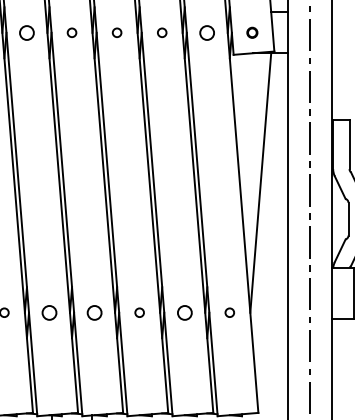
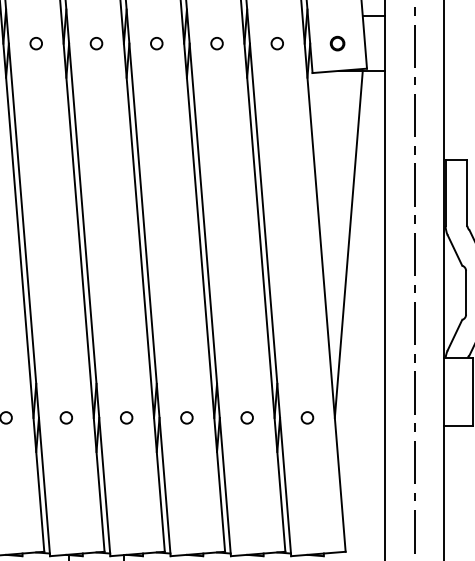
circle: (26, 32) -> (35, 43), size x0.62
circle: (207, 32) -> (277, 43), size x0.62
circle: (49, 312) -> (66, 417), size x0.62
circle: (94, 312) -> (126, 417), size x0.62
circle: (184, 312) -> (246, 417), size x0.62

